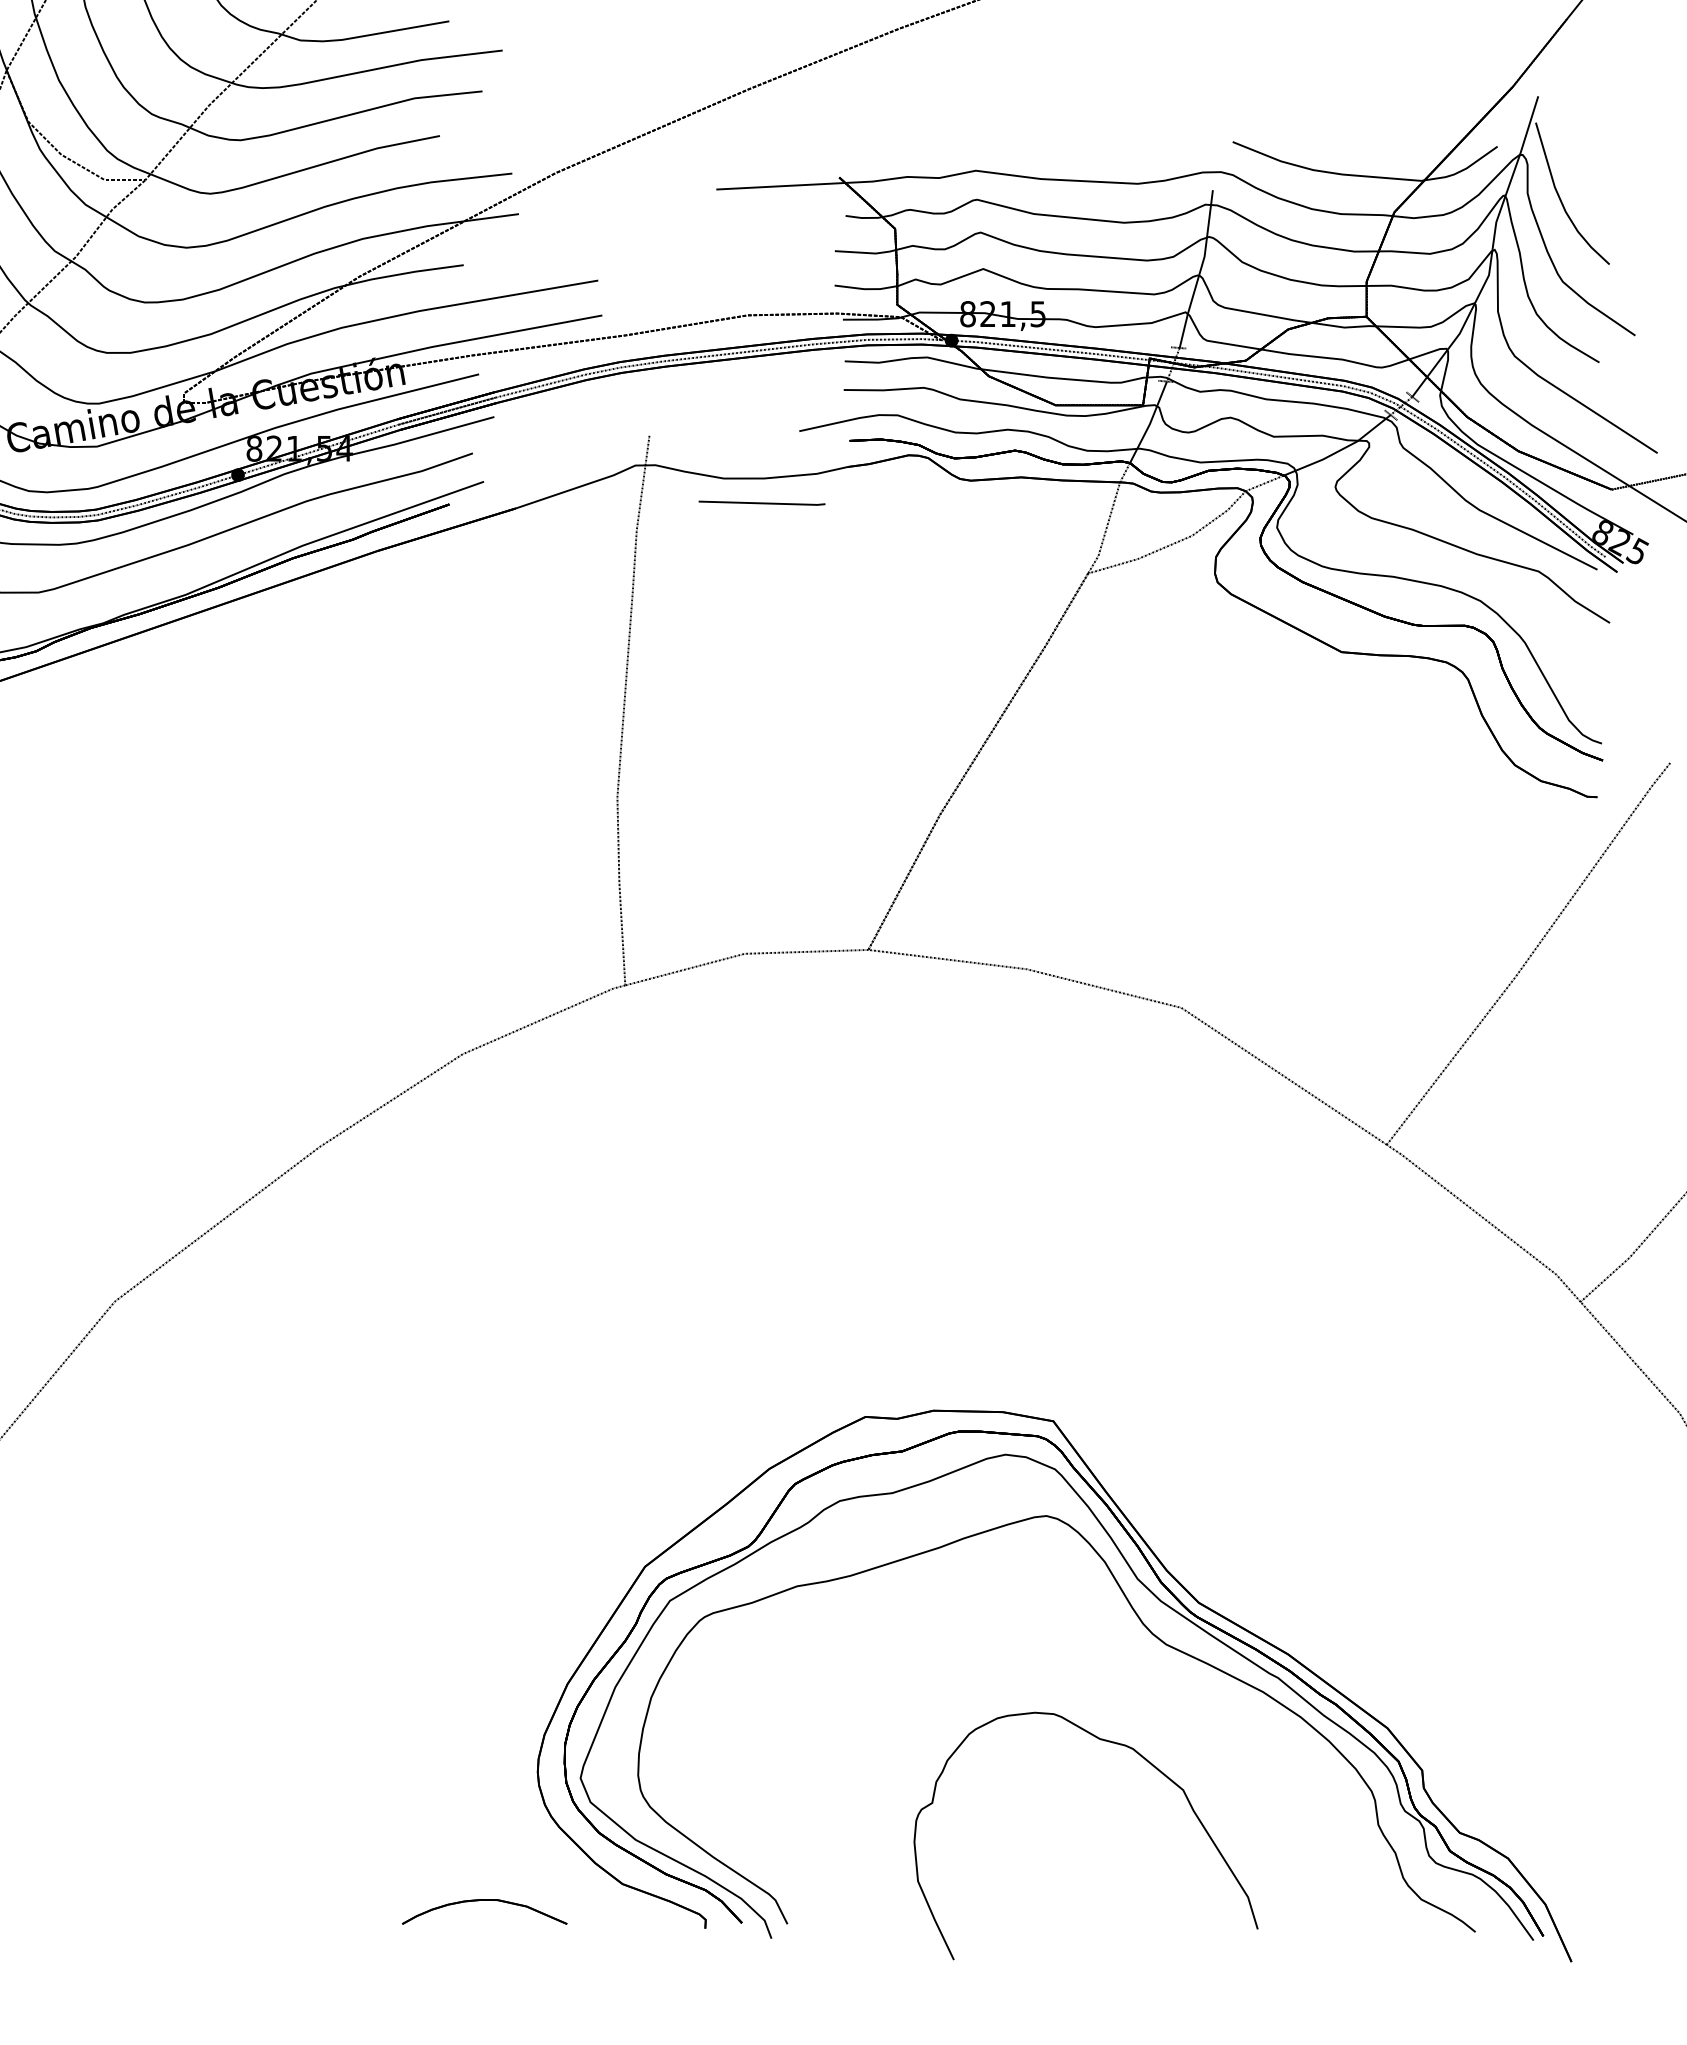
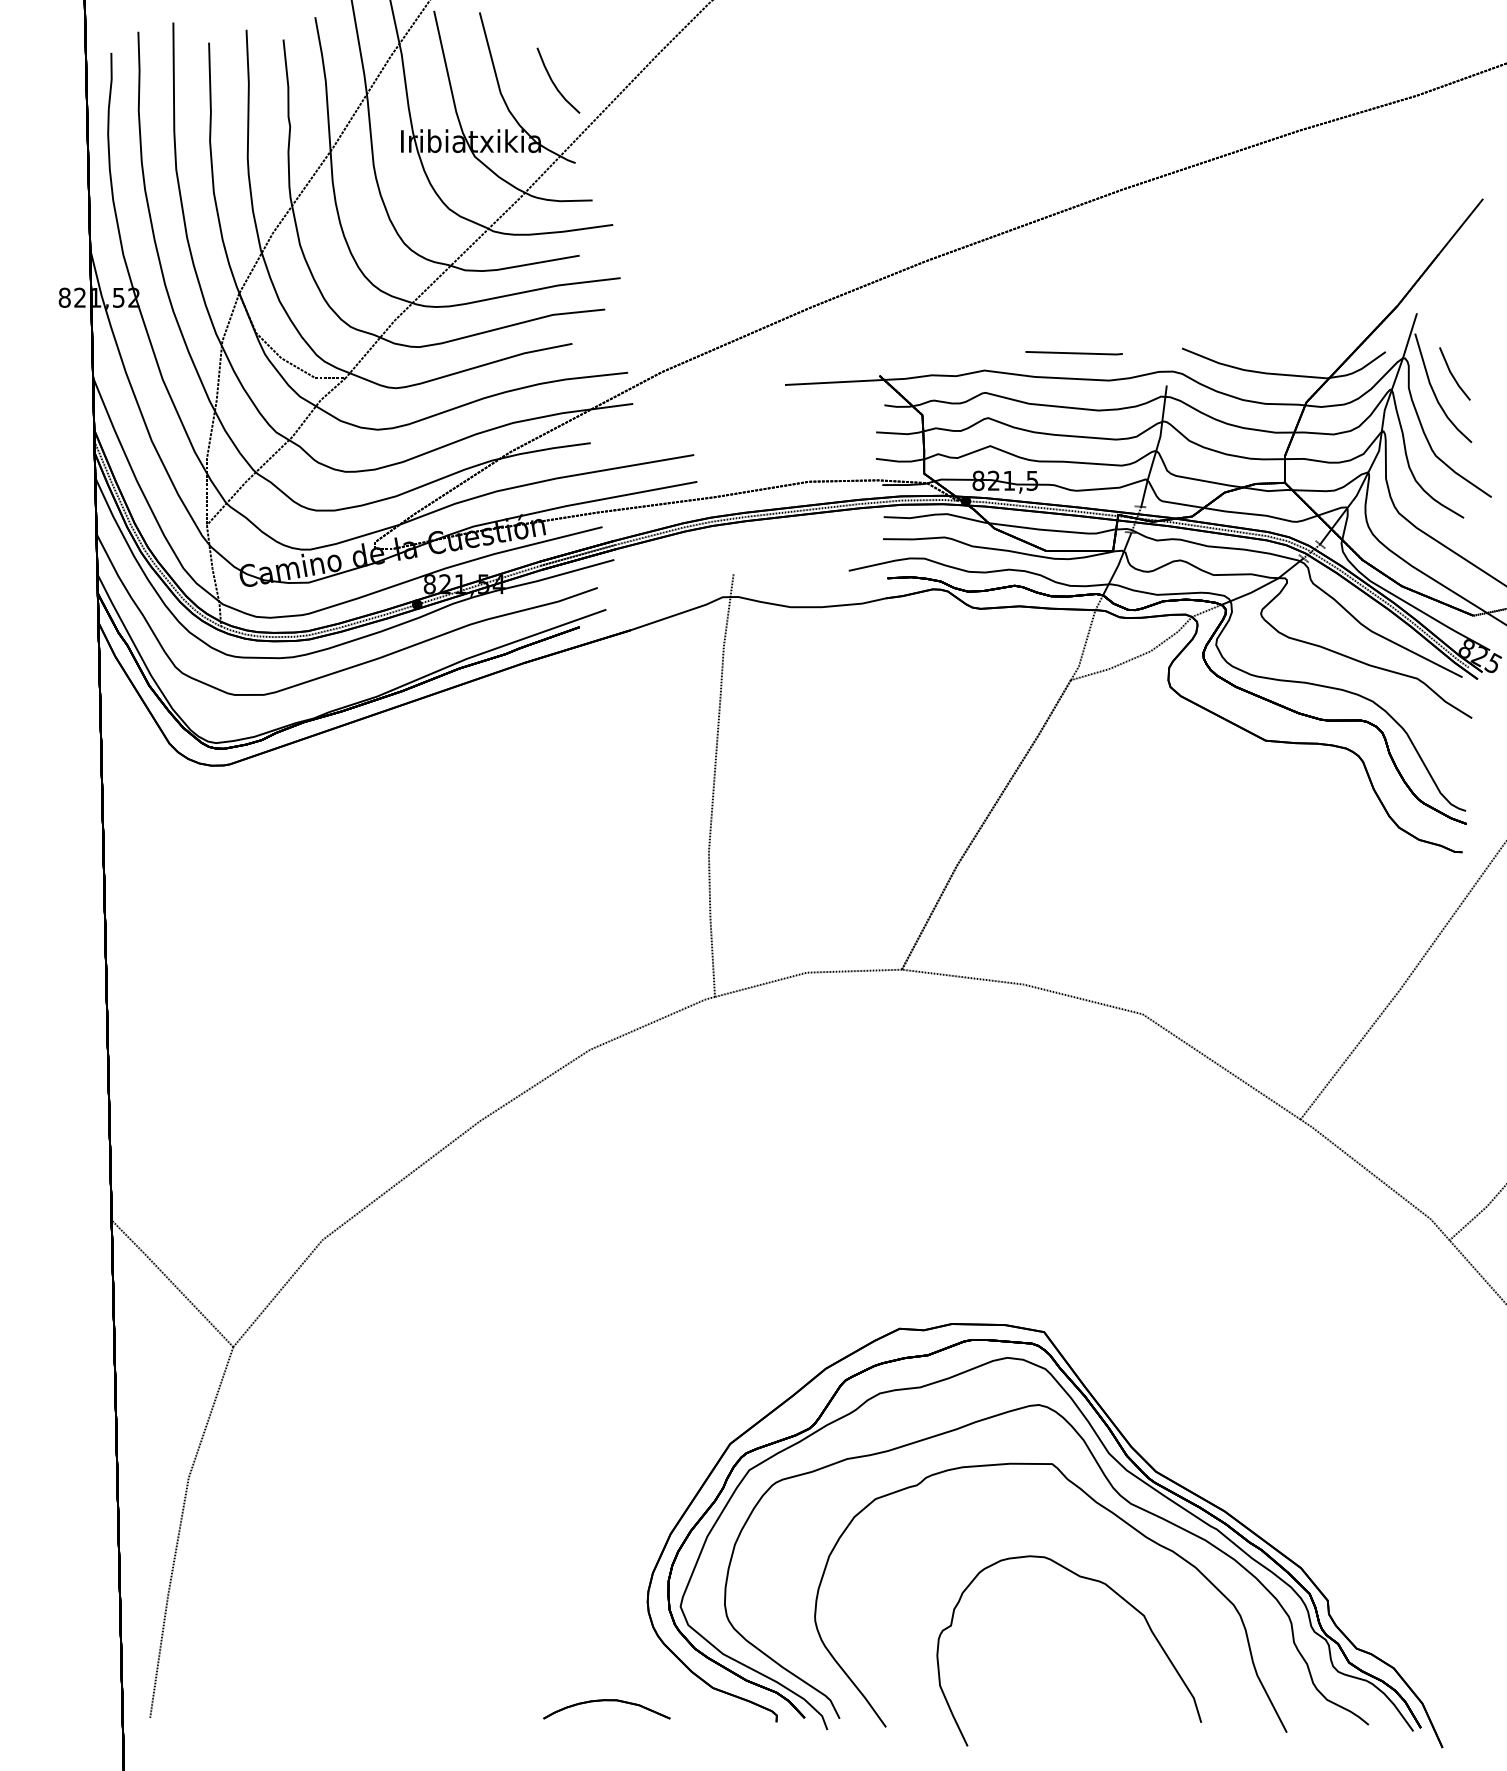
part: (1587, 174) -> (1454, 373), added
line: (761, 503) -> (1073, 353), moved
part: (1137, 1654) -> (1108, 1511), added

